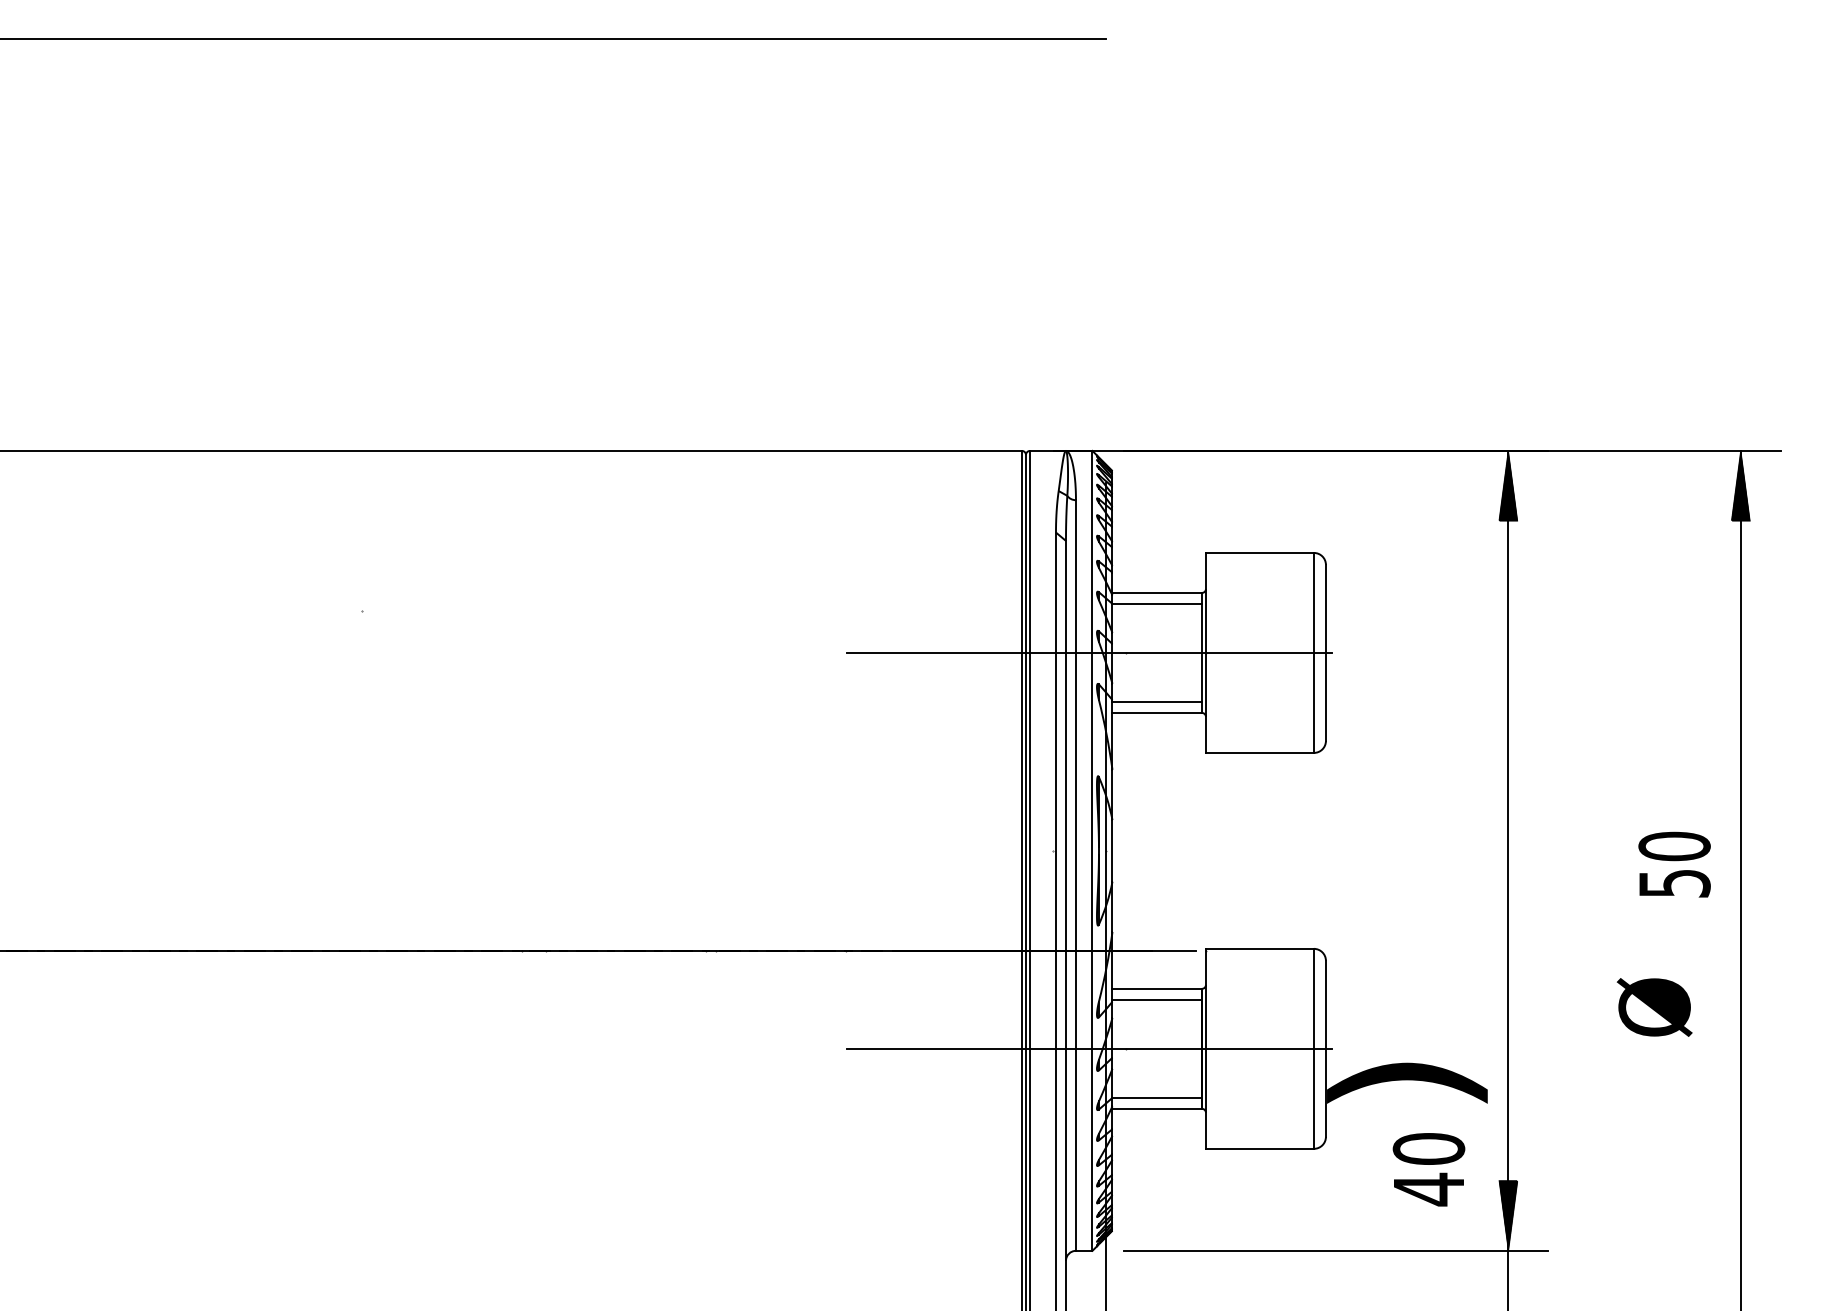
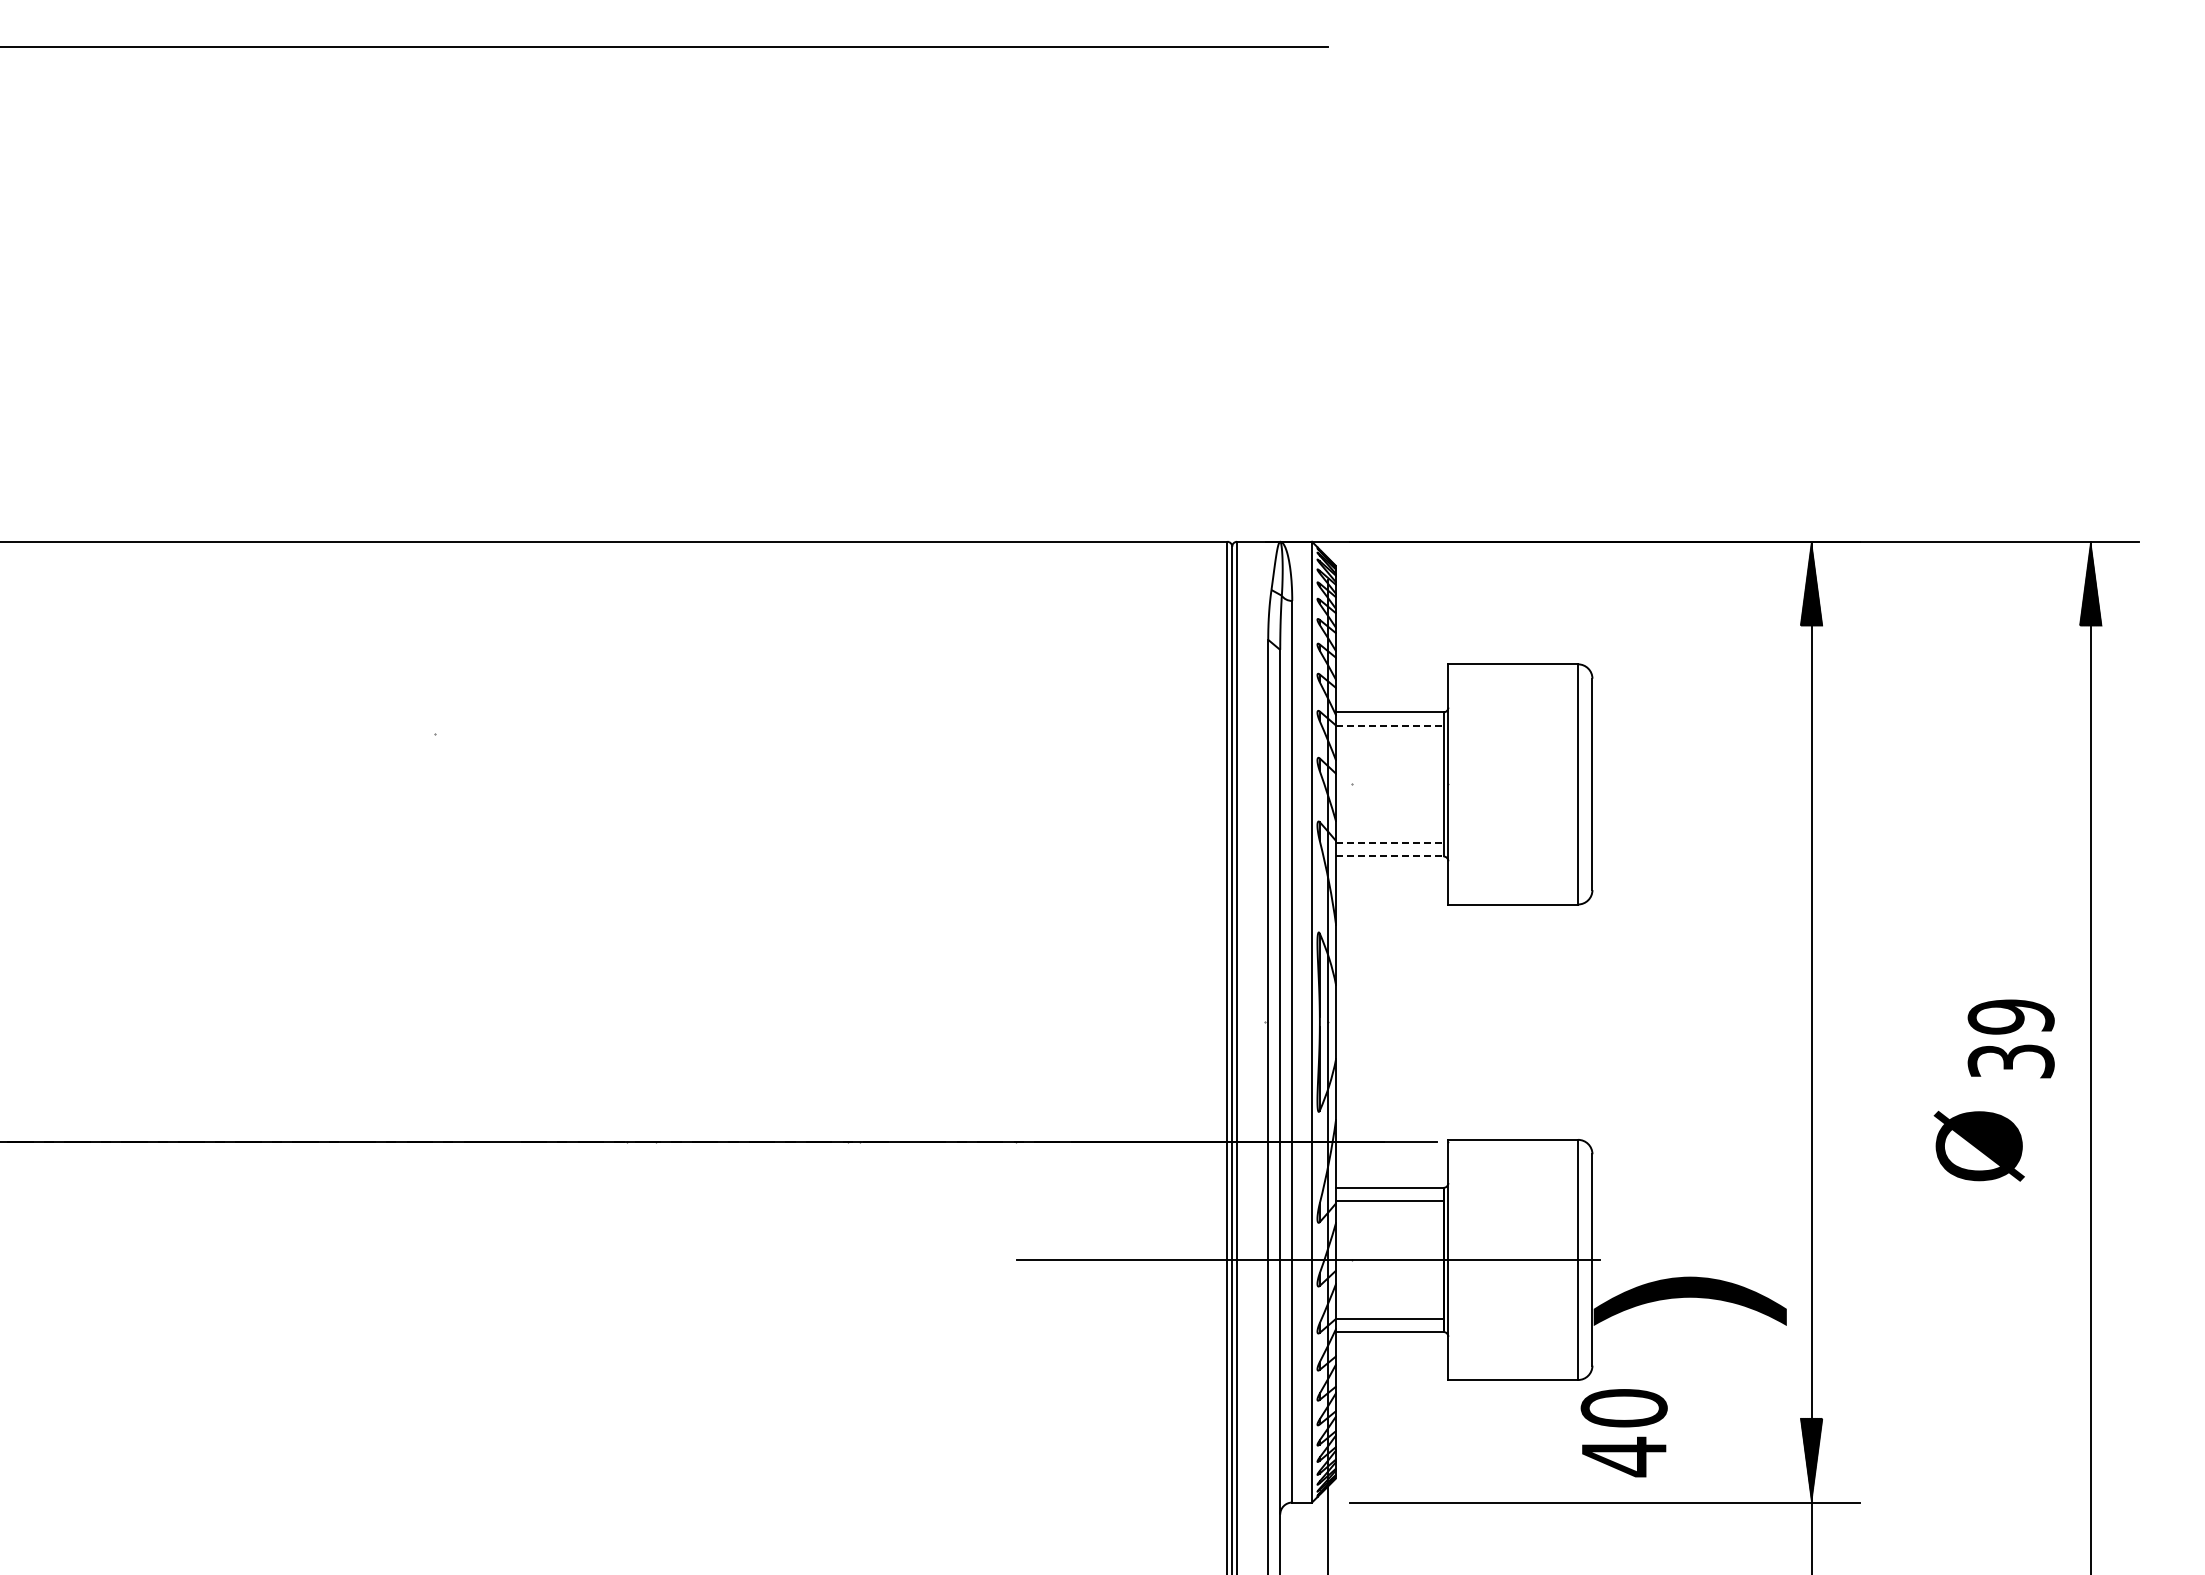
line: (1156, 603) -> (1389, 725), solid -> dashed
line: (1089, 653) -> (1308, 784), removed
line: (1156, 702) -> (1389, 843), solid -> dashed
line: (1156, 712) -> (1389, 856), solid -> dashed
text: (1674, 864) -> (2010, 1038), 50 -> 39
text: (1654, 1006) -> (1978, 1145), moved
text: (1428, 1170) -> (1623, 1433), moved

